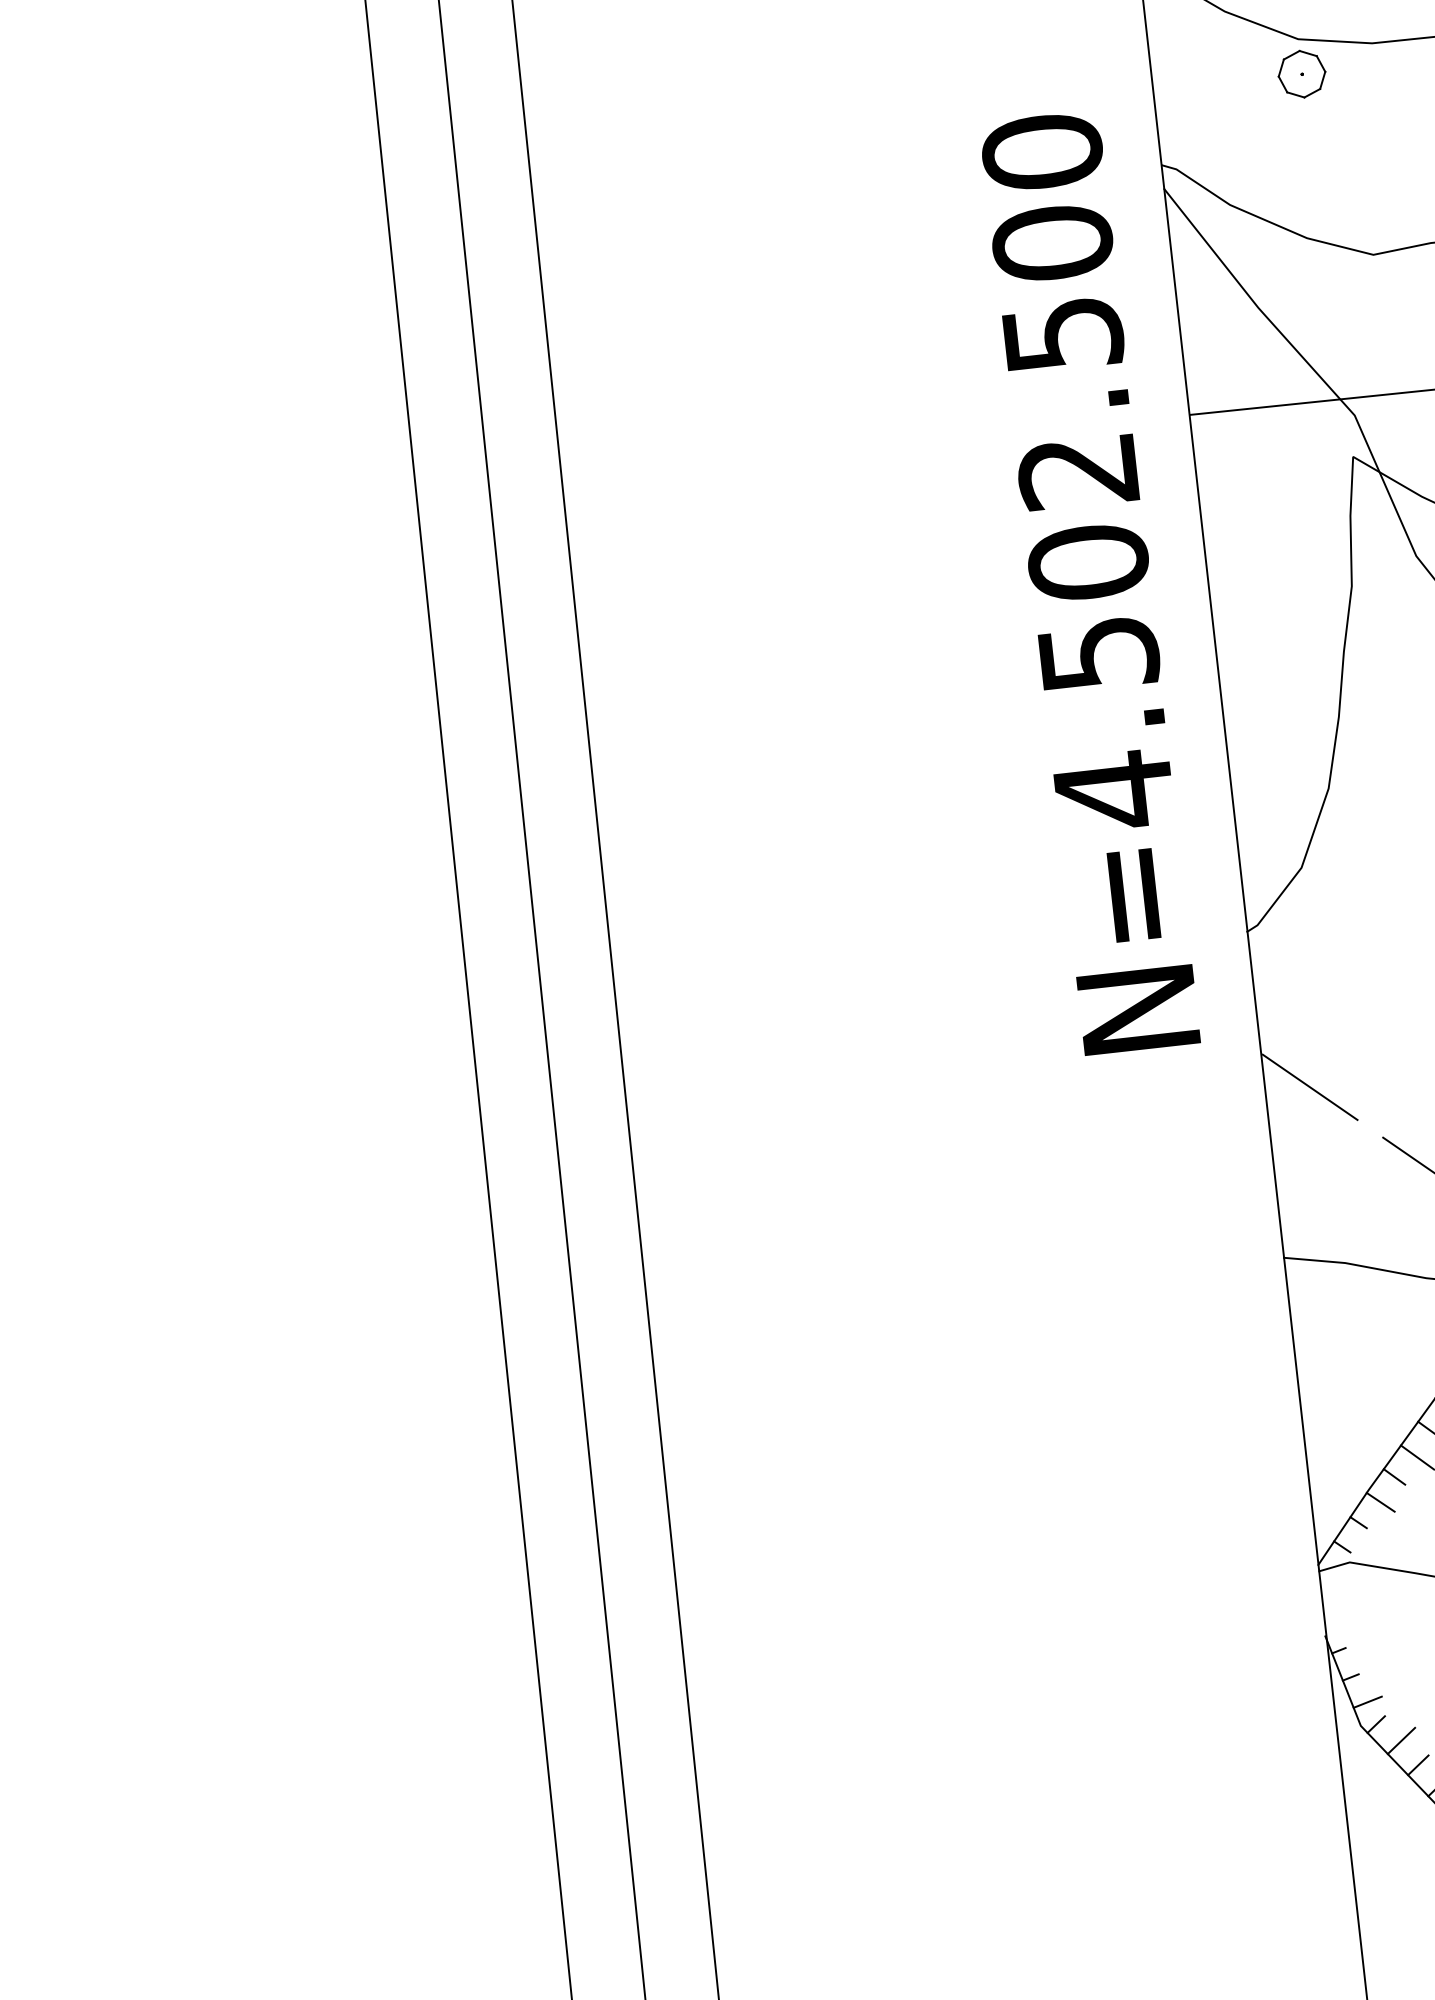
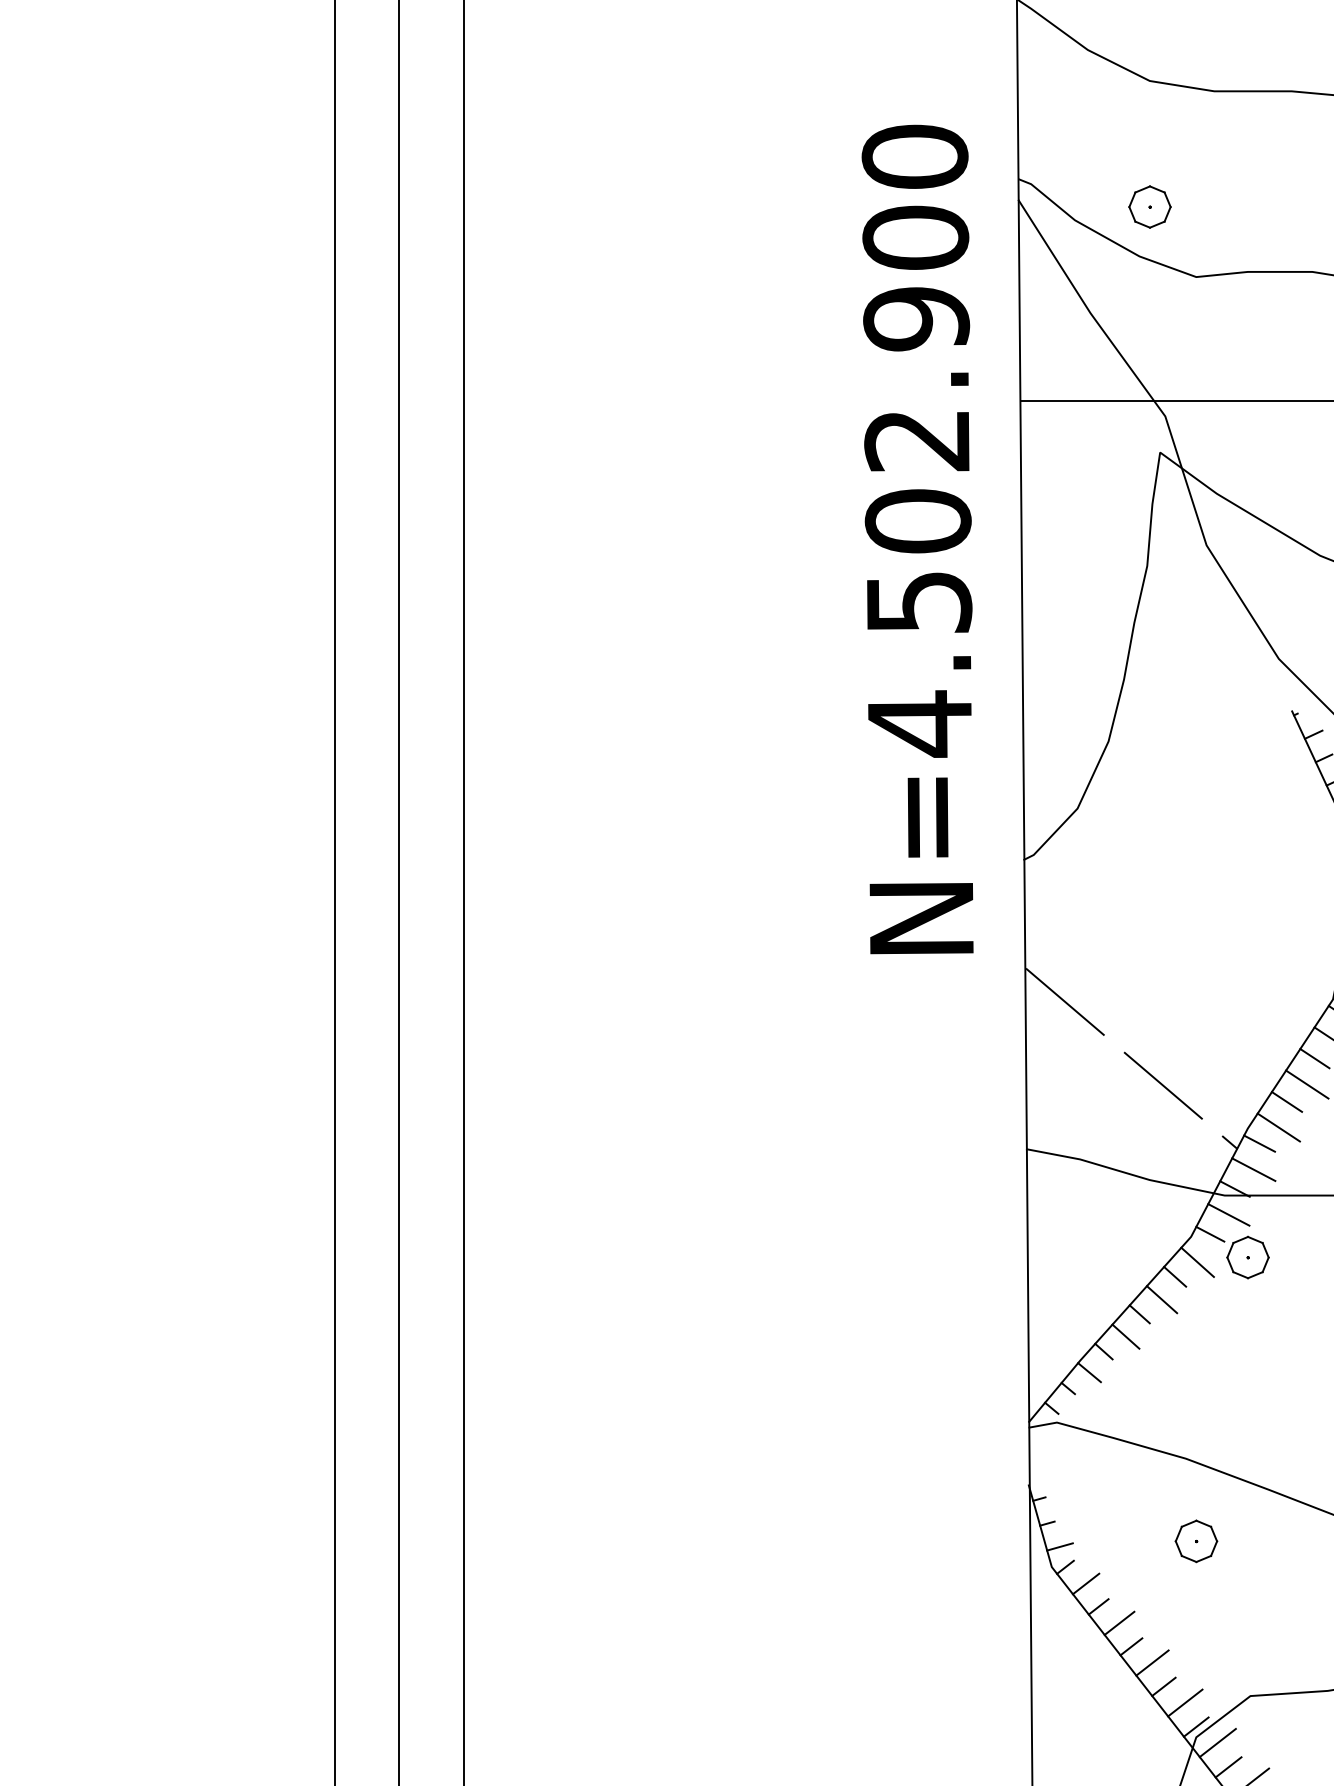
part: (1301, 73) -> (1149, 206), moved
text: (1062, 335) -> (916, 319), N=4.502.500 -> N=4.502.900

